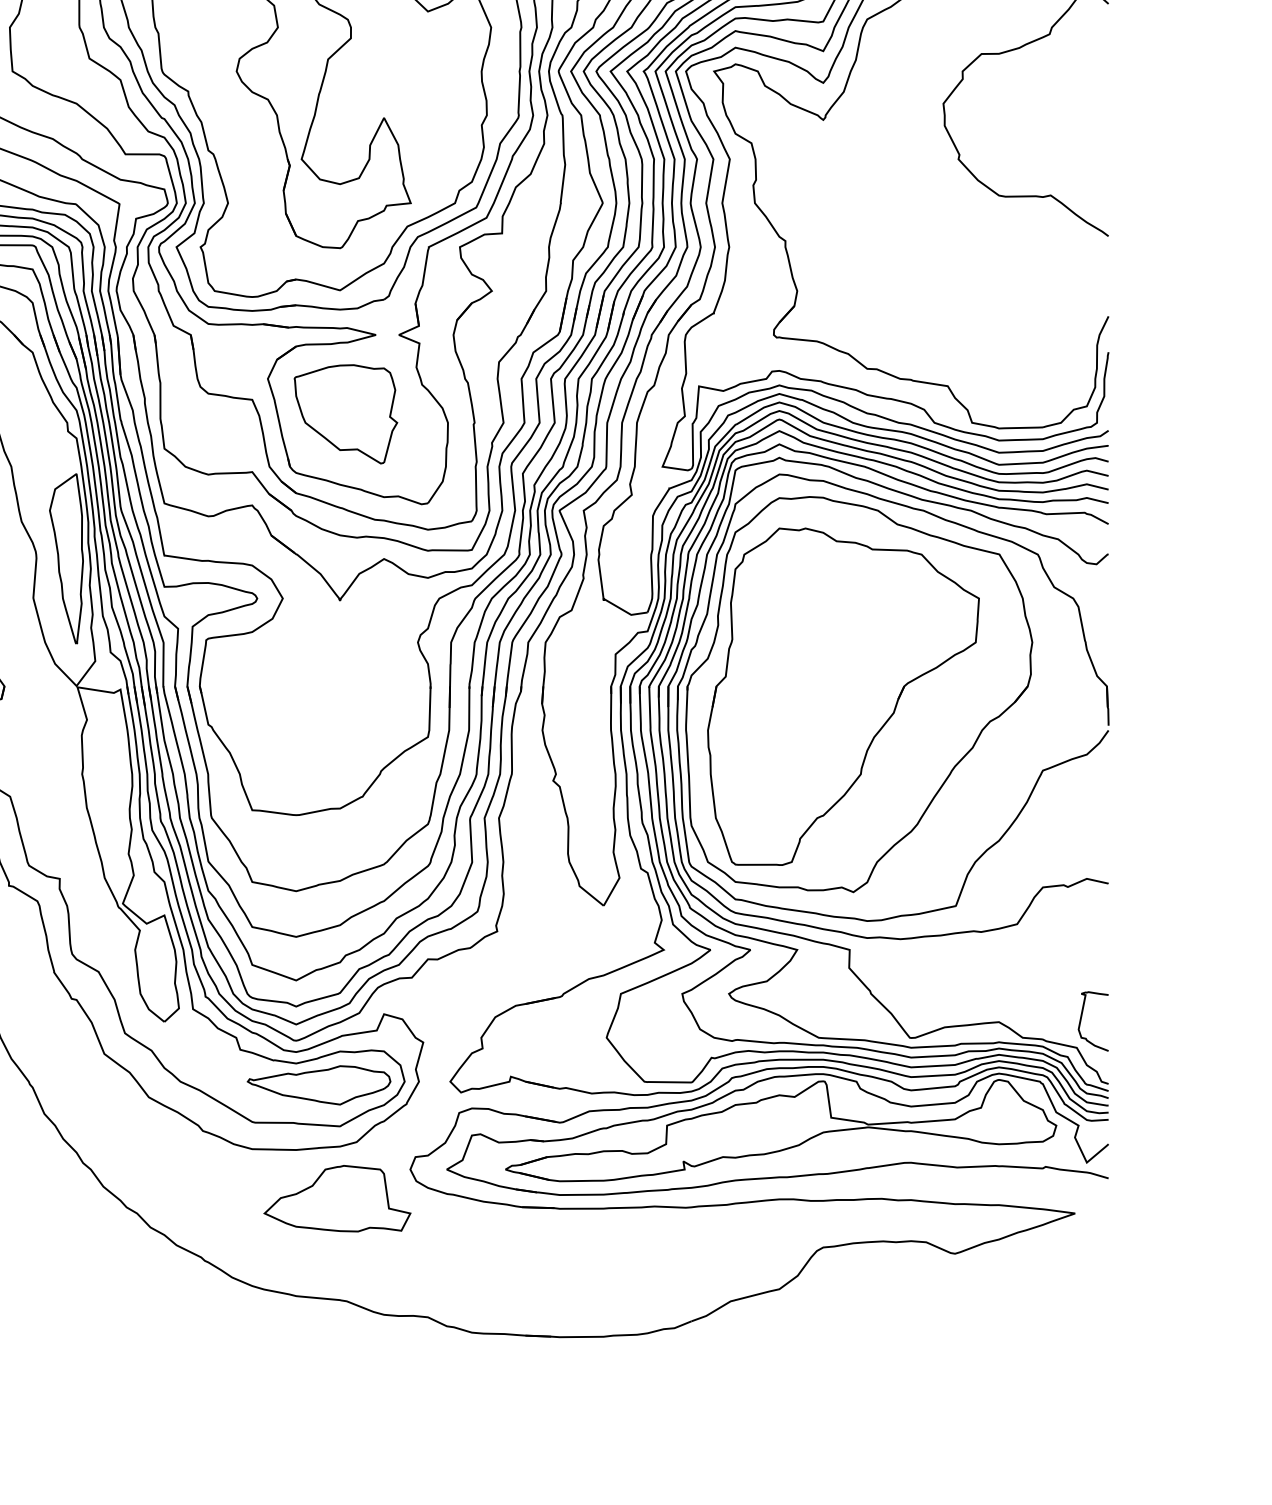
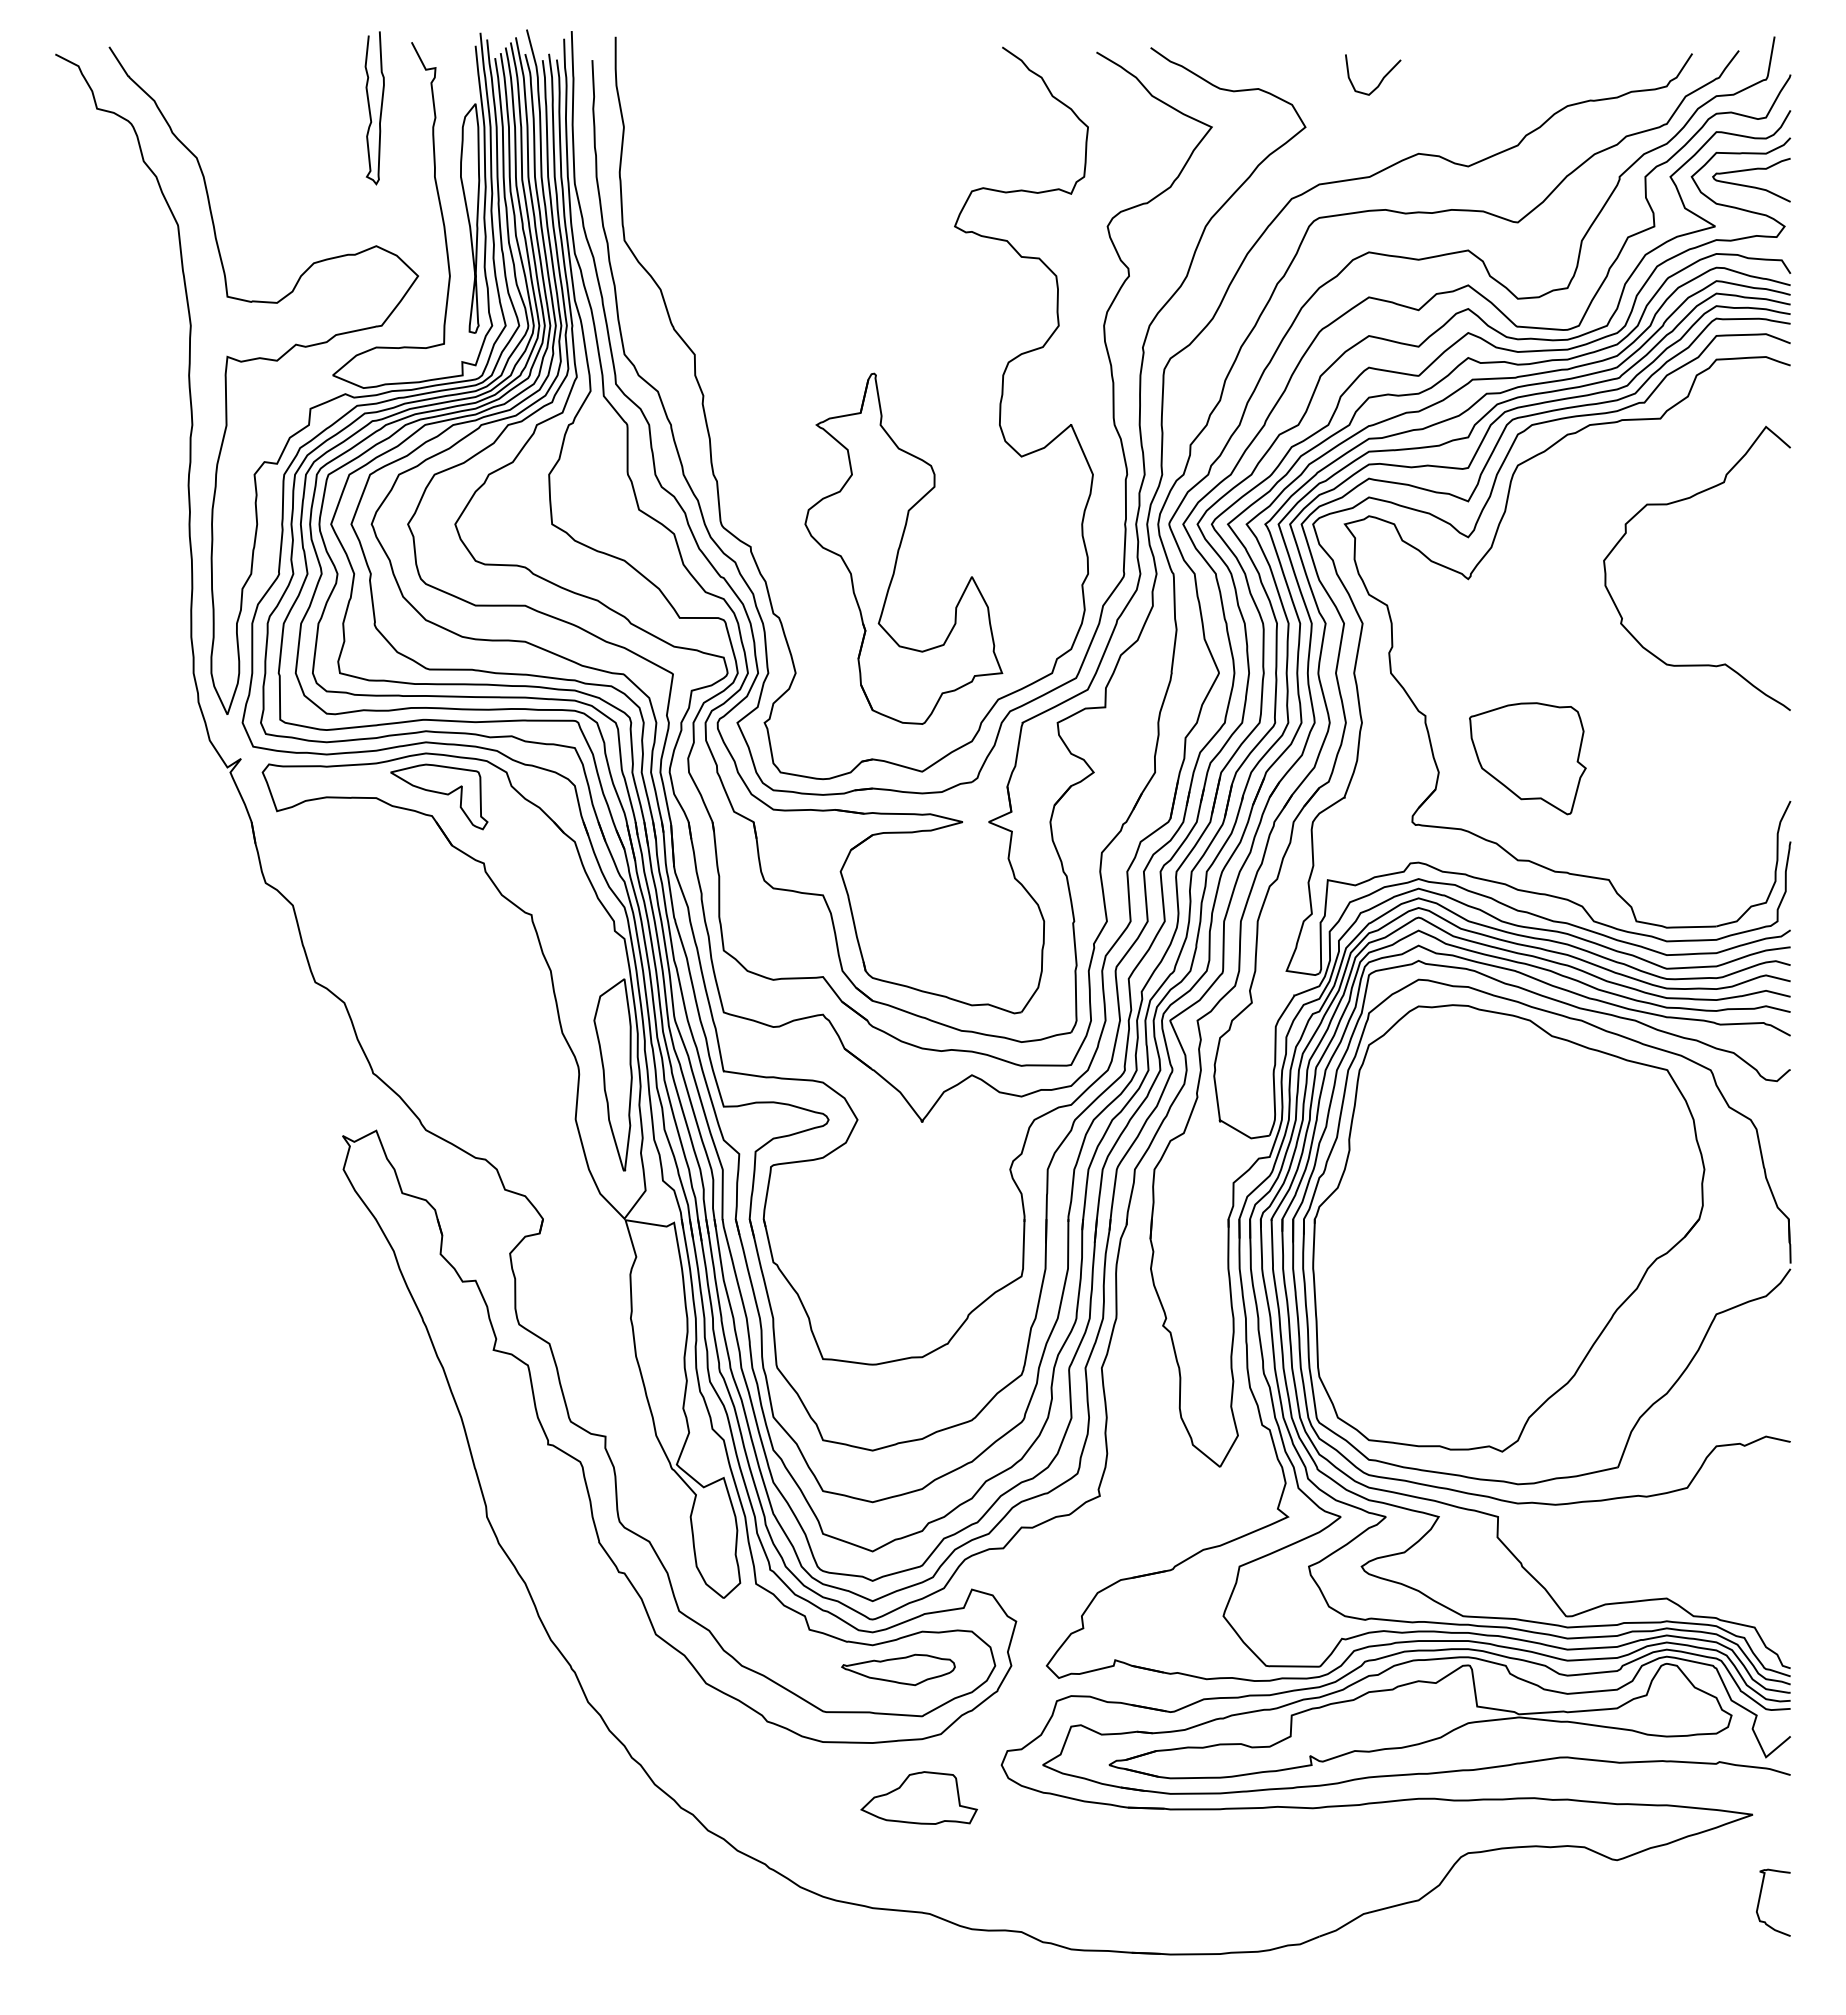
part: (345, 414) -> (1527, 758), moved
part: (843, 696) -> (1491, 1230), removed
curve: (1081, 1018) -> (1760, 1899), moved
part: (319, 1084) -> (898, 1669), size x0.7
part: (336, 1198) -> (918, 1797), size x0.7

